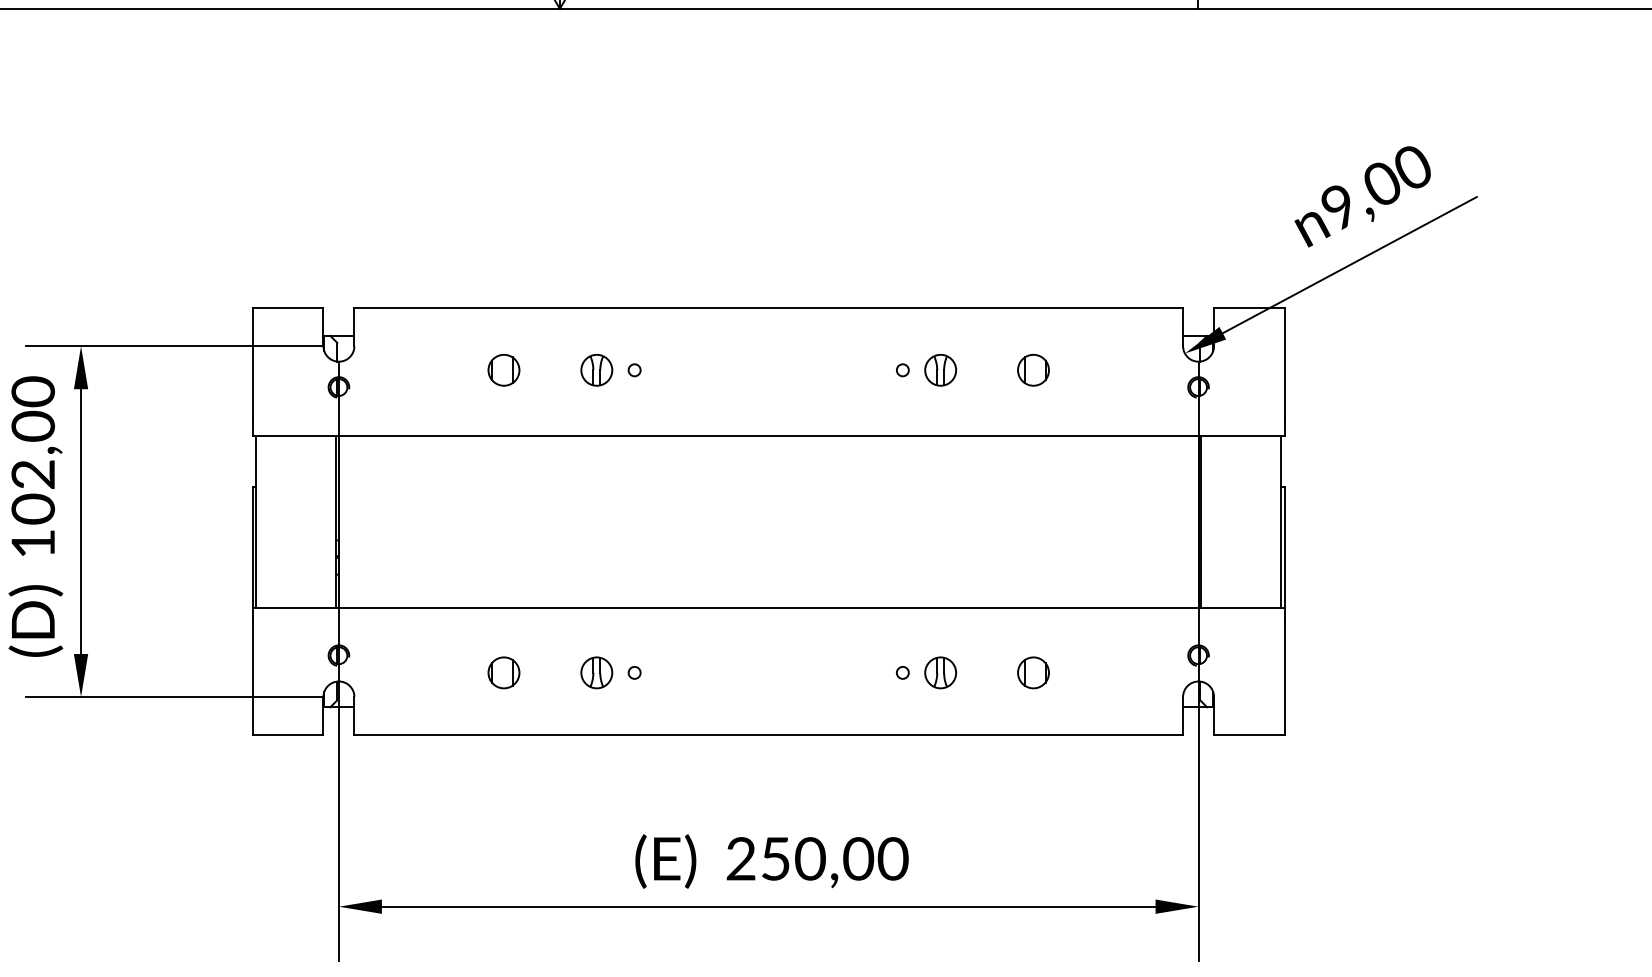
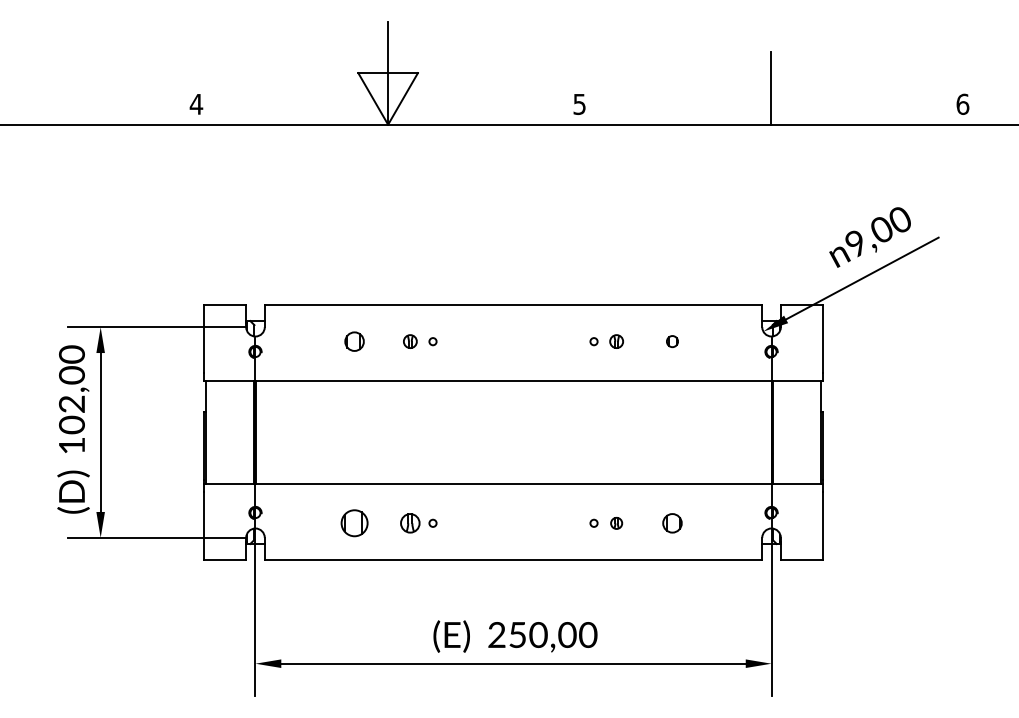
part: (597, 370) -> (410, 341), size x0.7
part: (940, 370) -> (616, 341), size x0.7
part: (1033, 370) -> (672, 341), size x0.6
part: (503, 673) -> (354, 523), size x1.4
part: (940, 673) -> (616, 523), size x0.6

